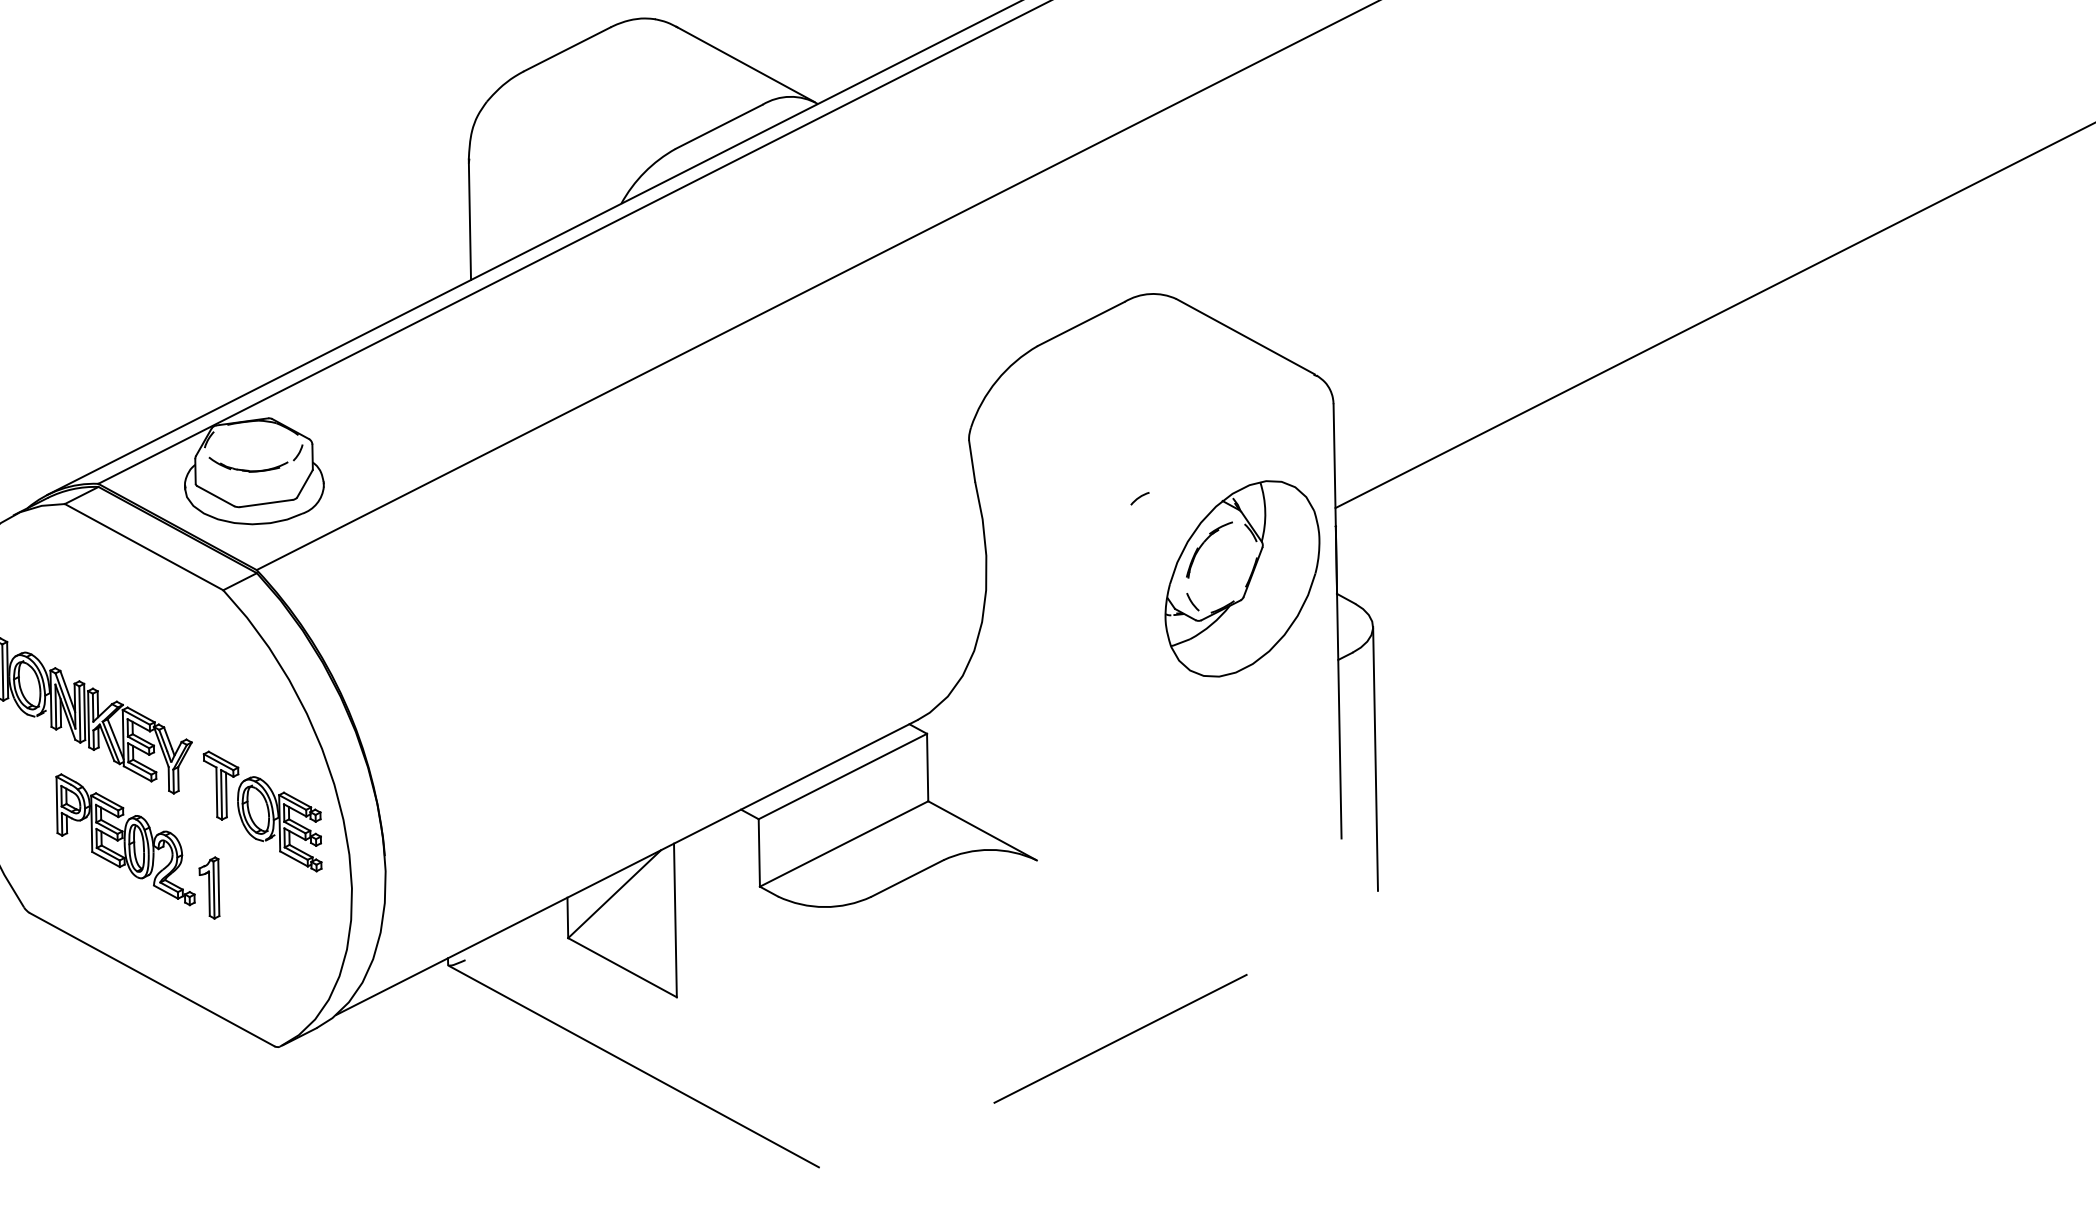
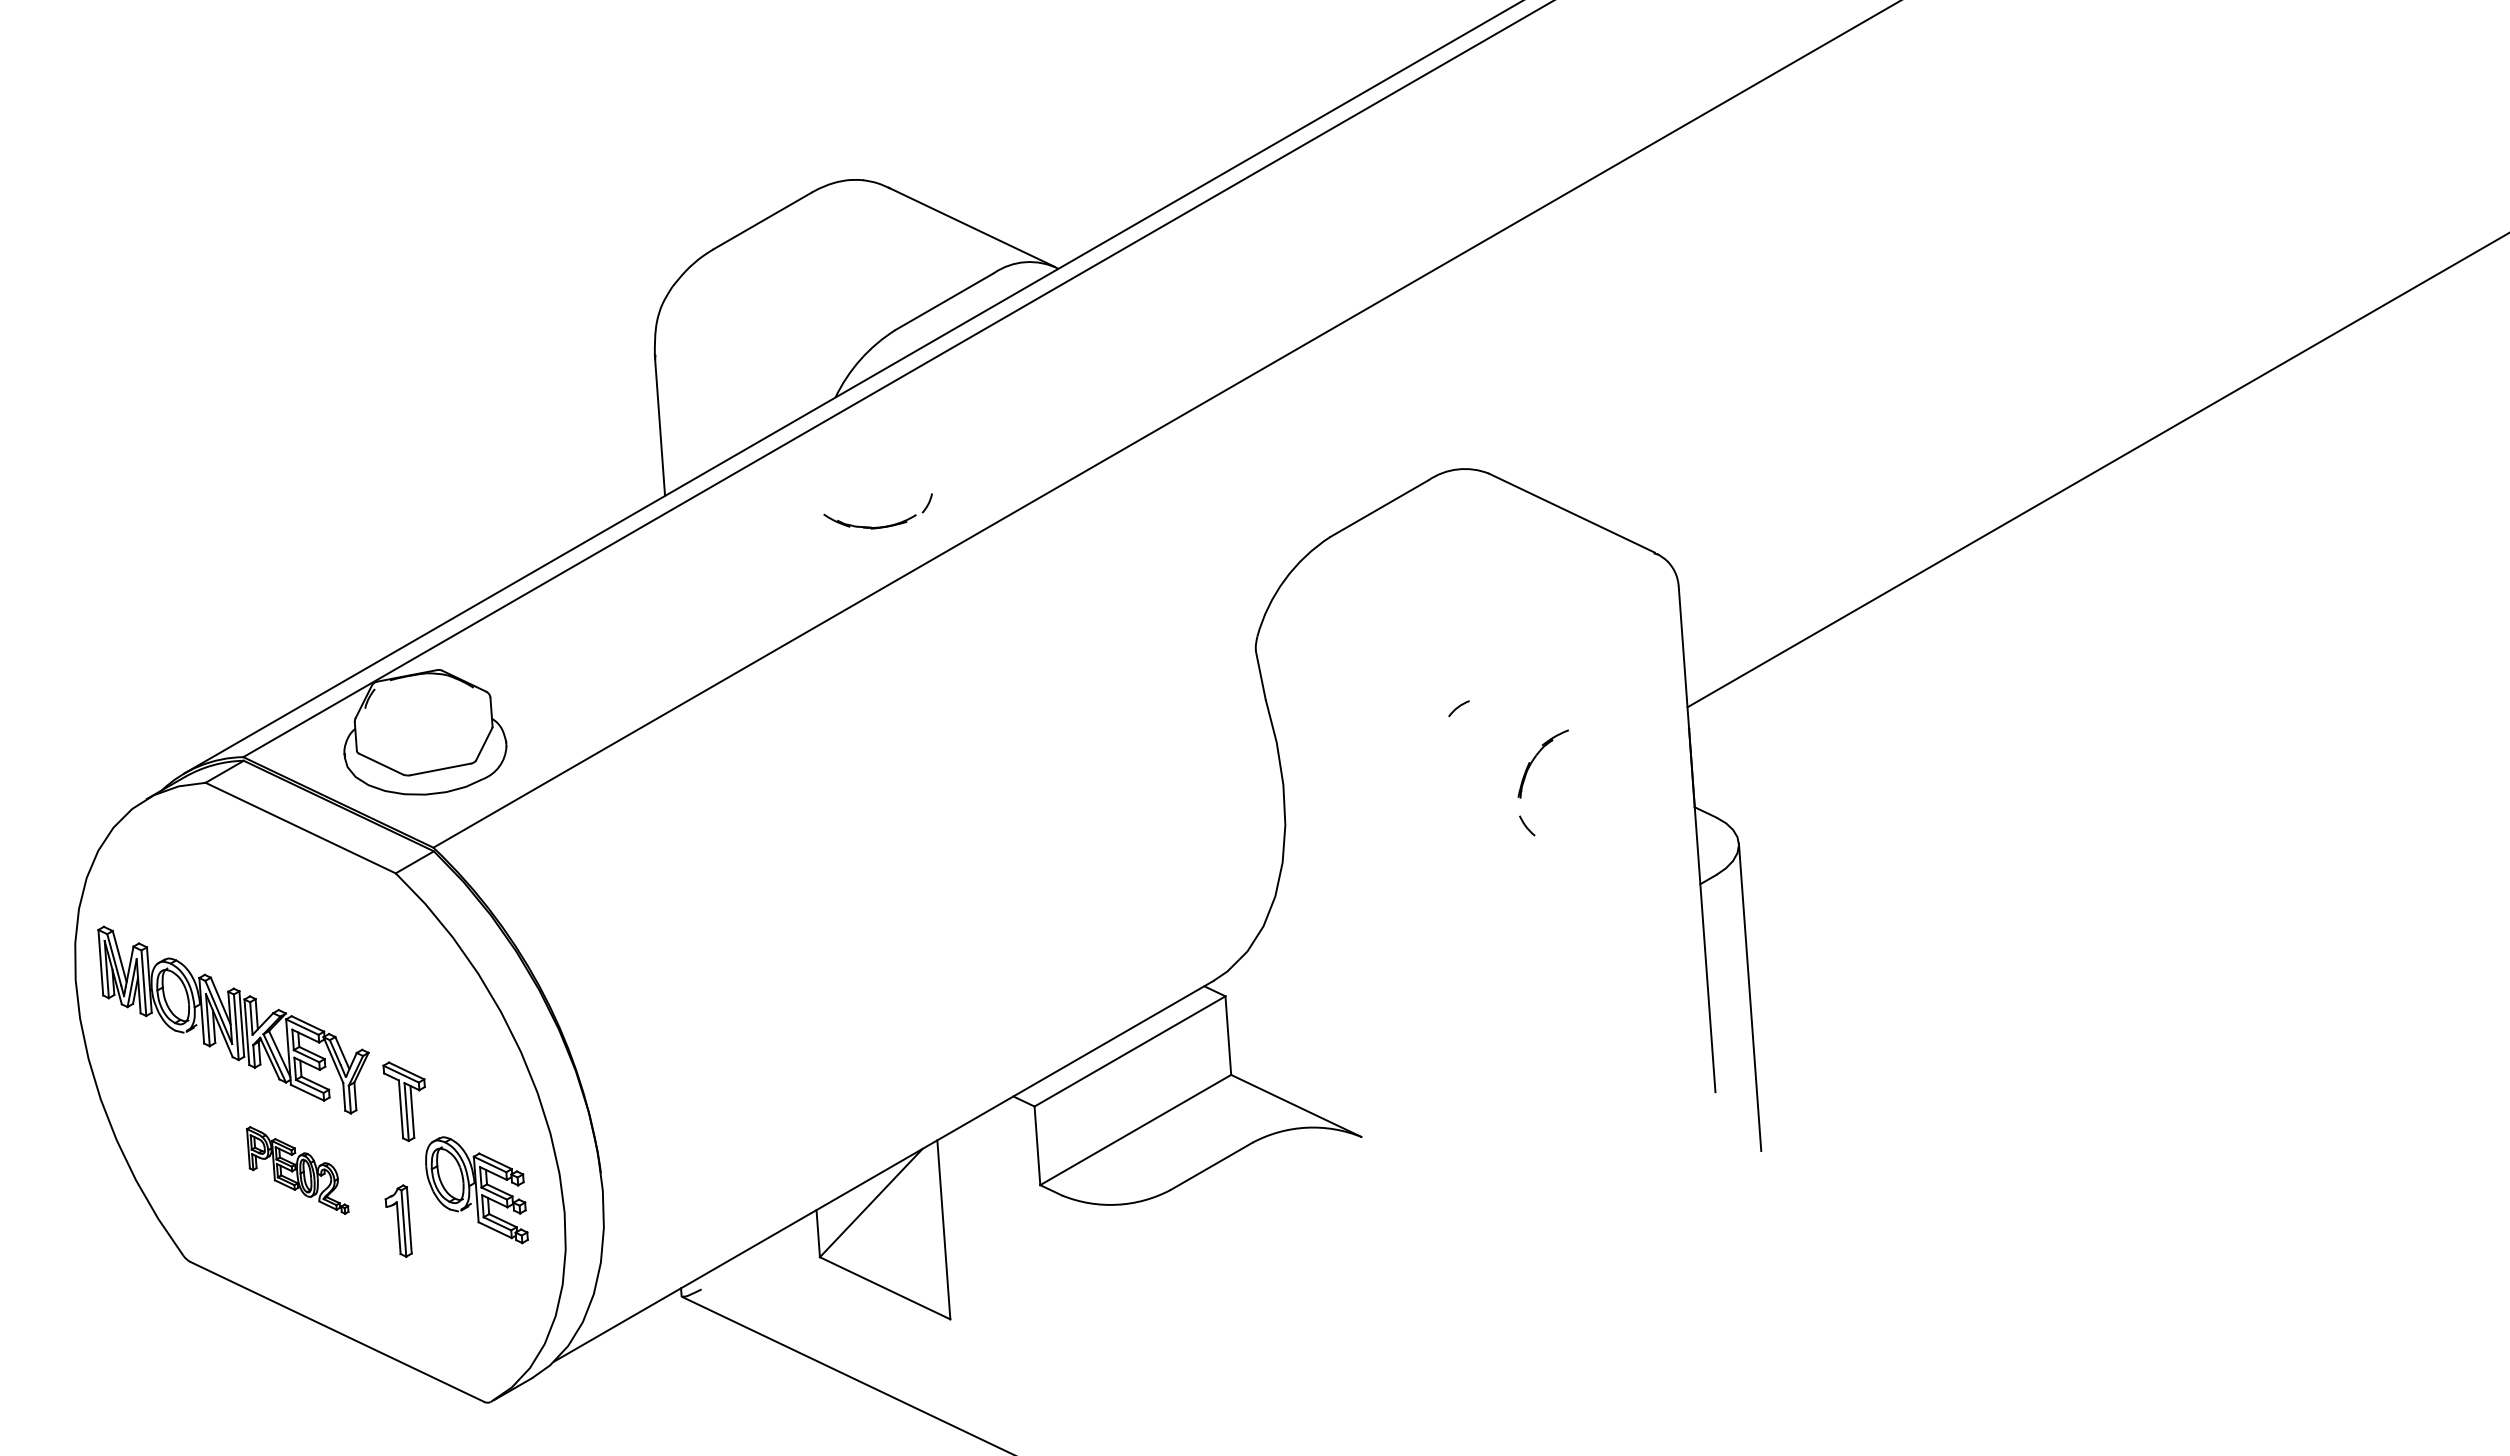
part: (254, 470) -> (877, 526), moved
part: (1242, 578) -> (1583, 795), removed
part: (279, 824) -> (476, 1190), moved
part: (125, 839) -> (297, 1170), size x0.6
line: (1120, 1038) -> (1470, 1339), removed

